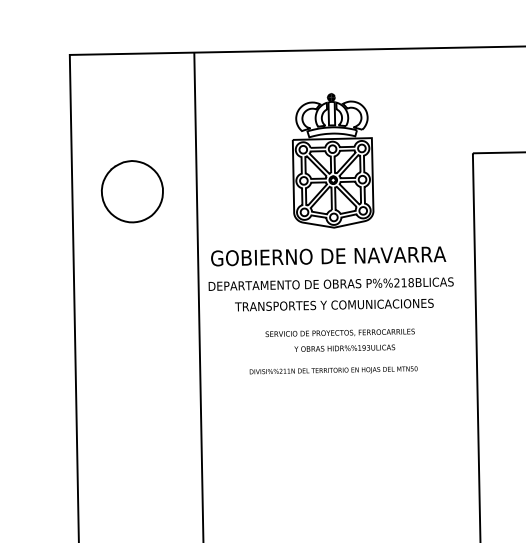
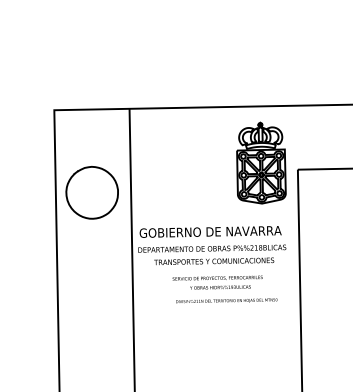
part: (333, 159) -> (261, 162), moved
part: (131, 191) -> (91, 192), size x1.4
text: (333, 369) -> (226, 300), moved

